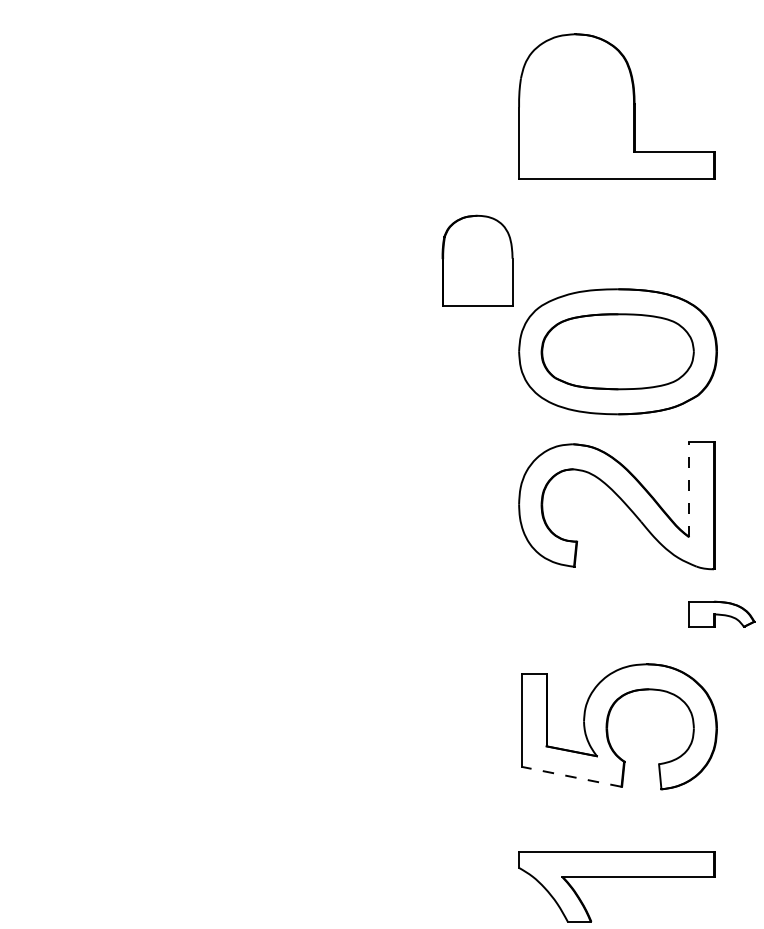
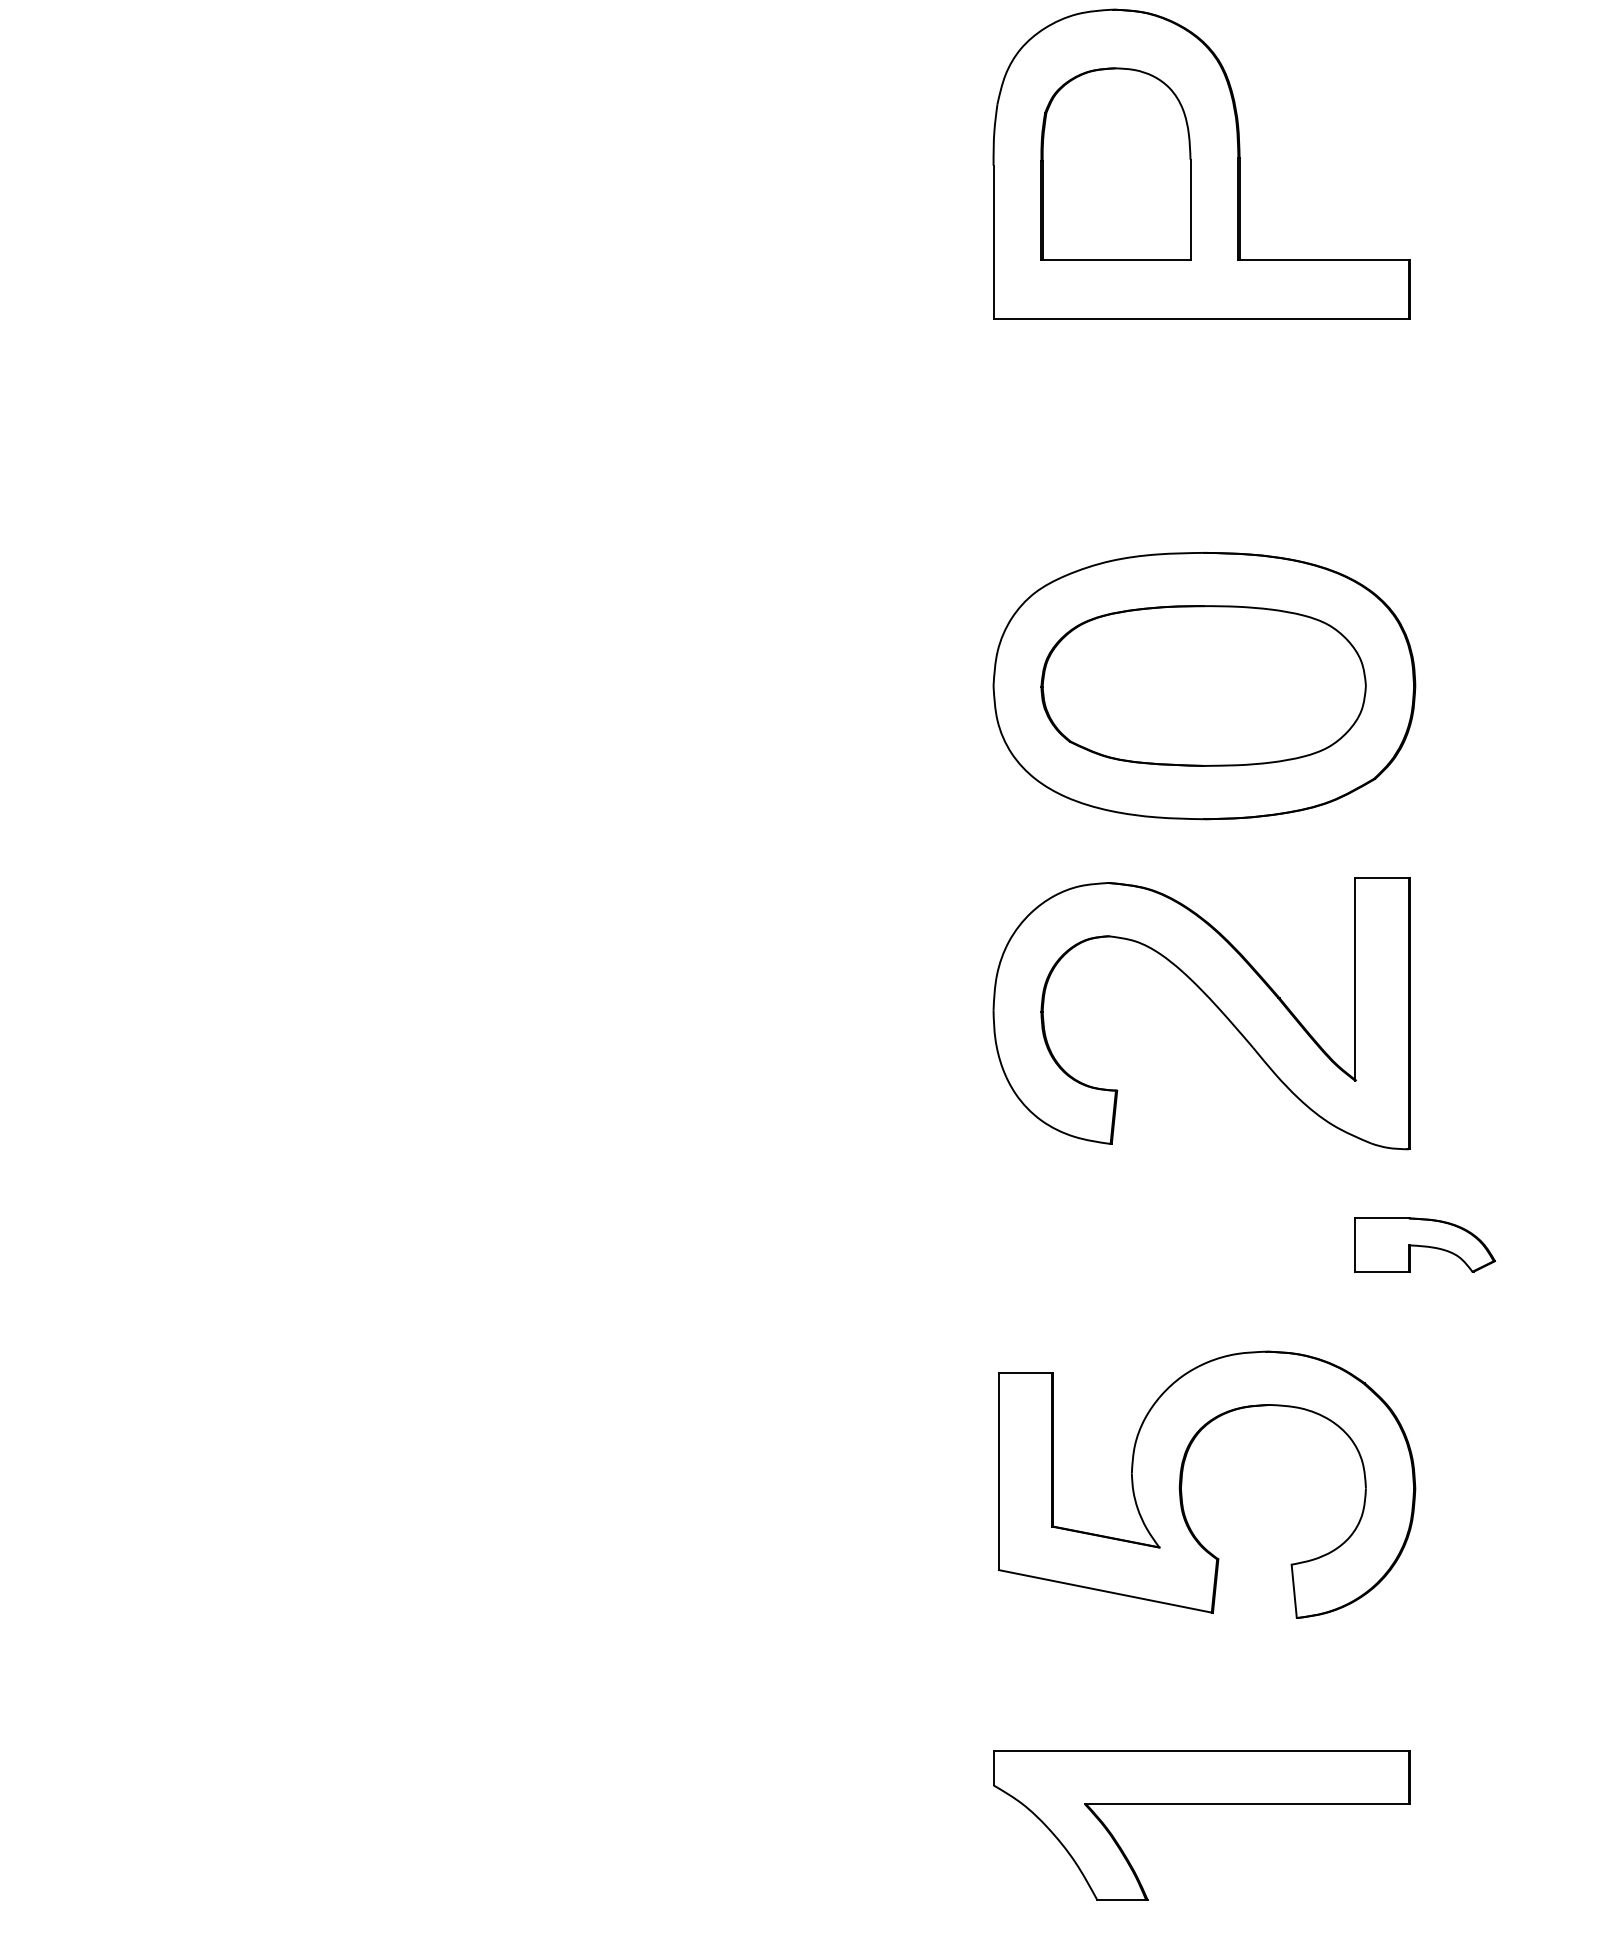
part: (477, 260) -> (1115, 163), moved
line: (688, 489) -> (1354, 979), dashed -> solid
line: (571, 776) -> (1105, 1590), dashed -> solid

